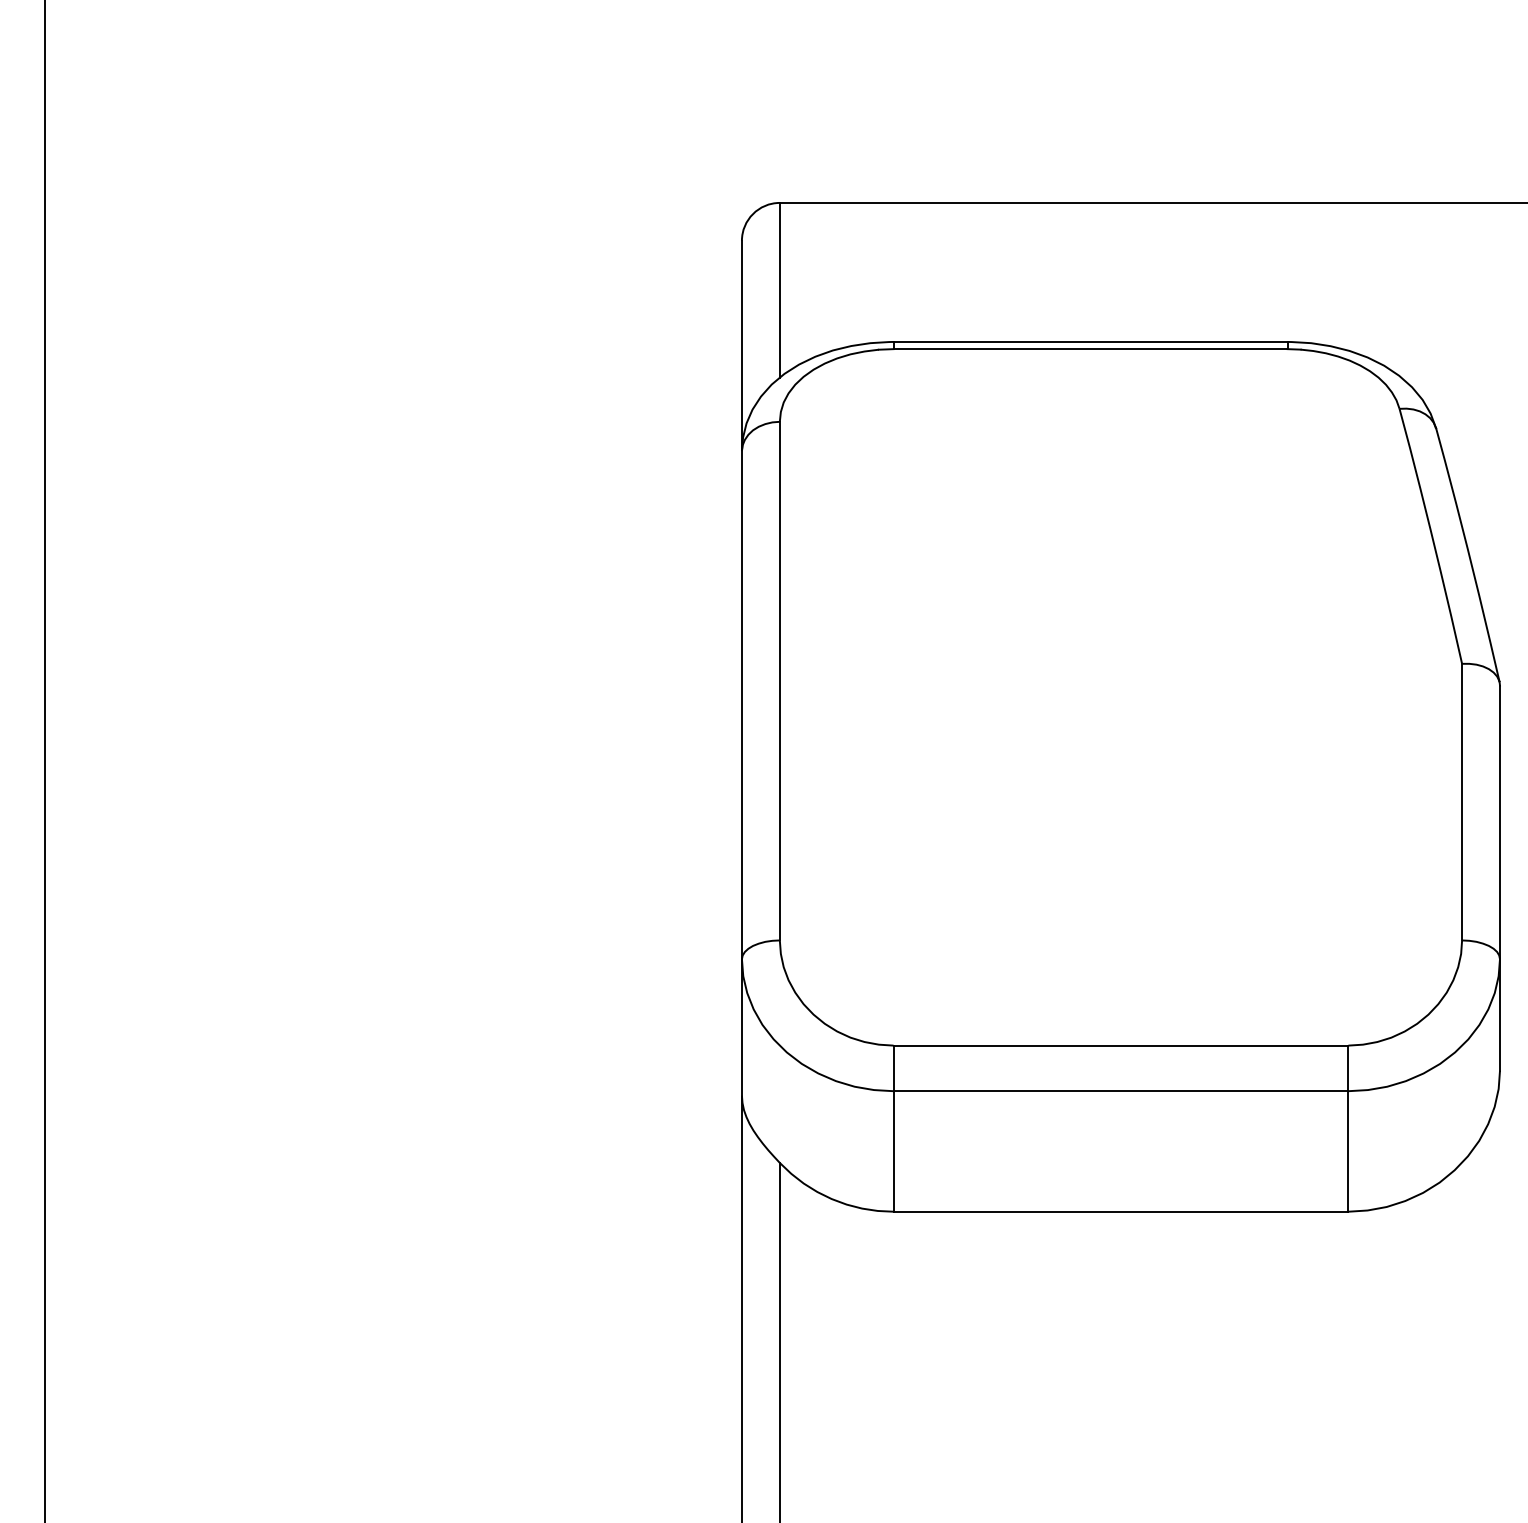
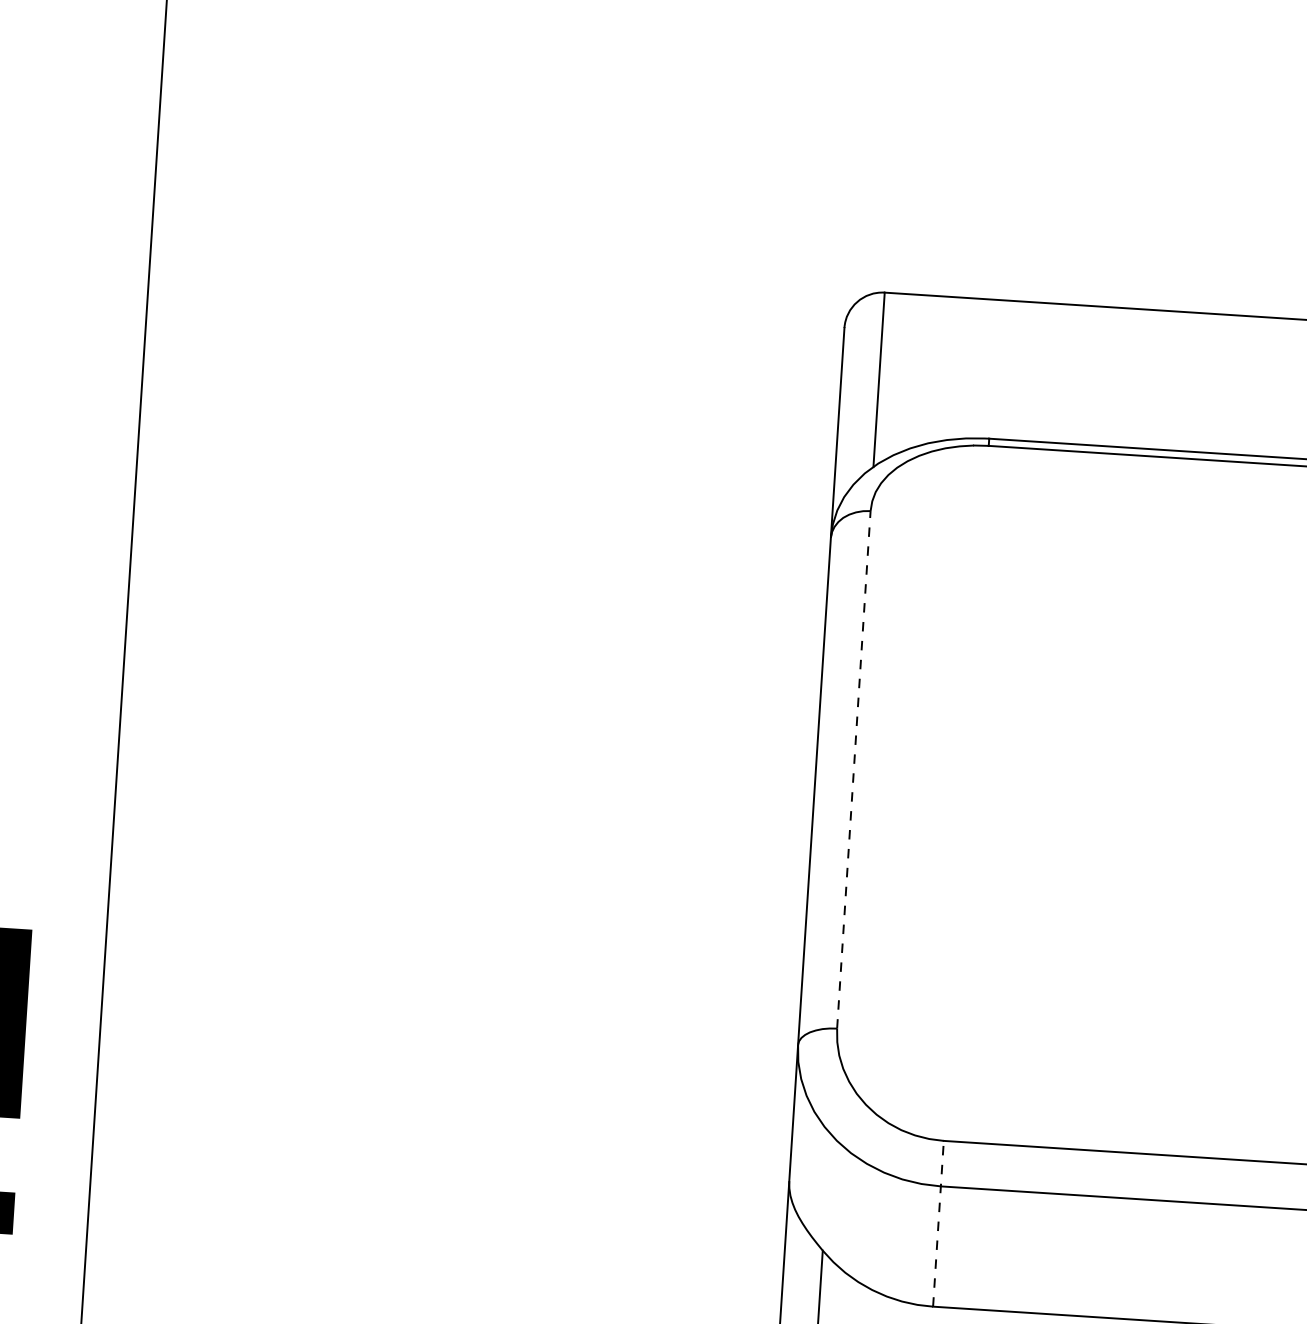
line: (779, 680) -> (853, 769), solid -> dashed
line: (893, 1128) -> (938, 1223), solid -> dashed

